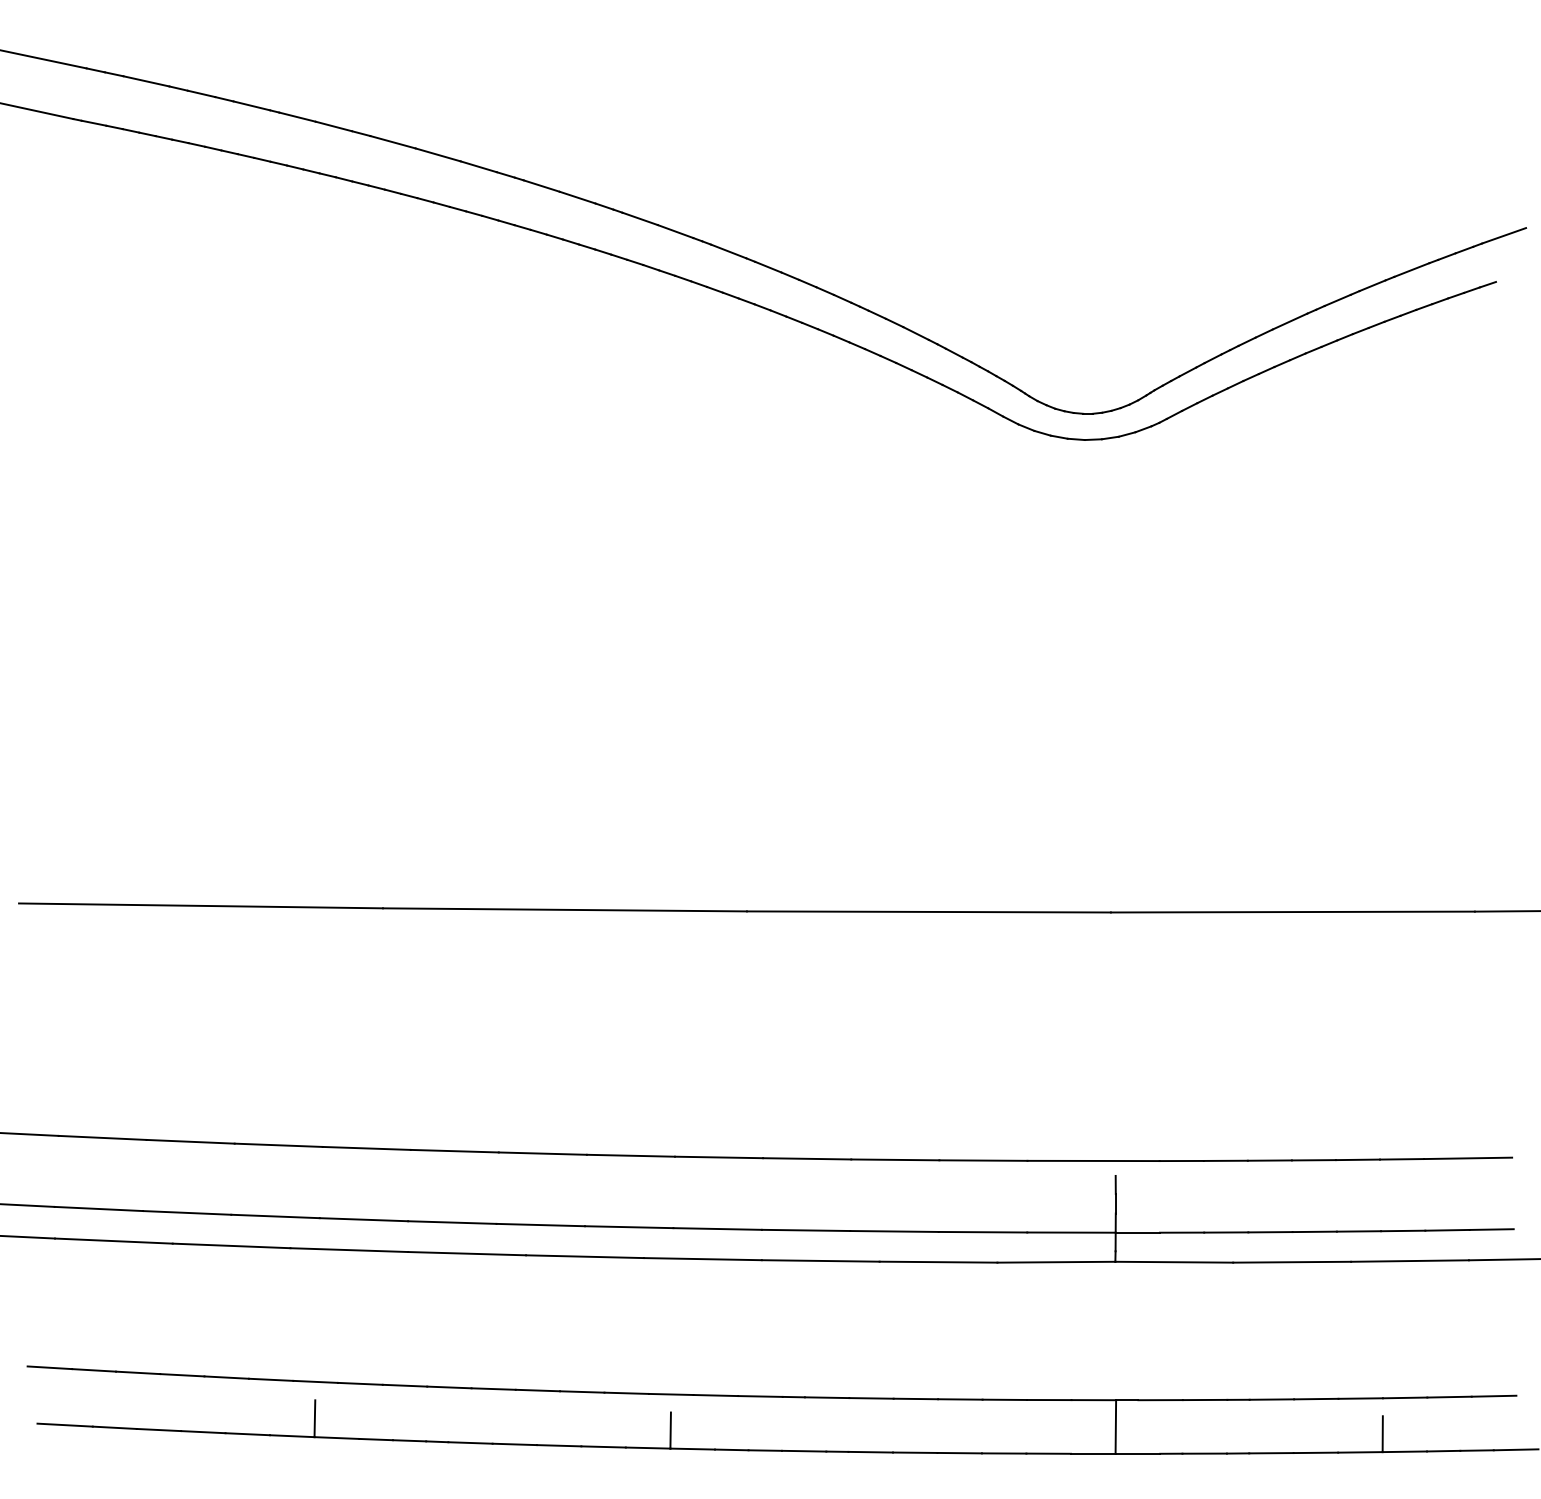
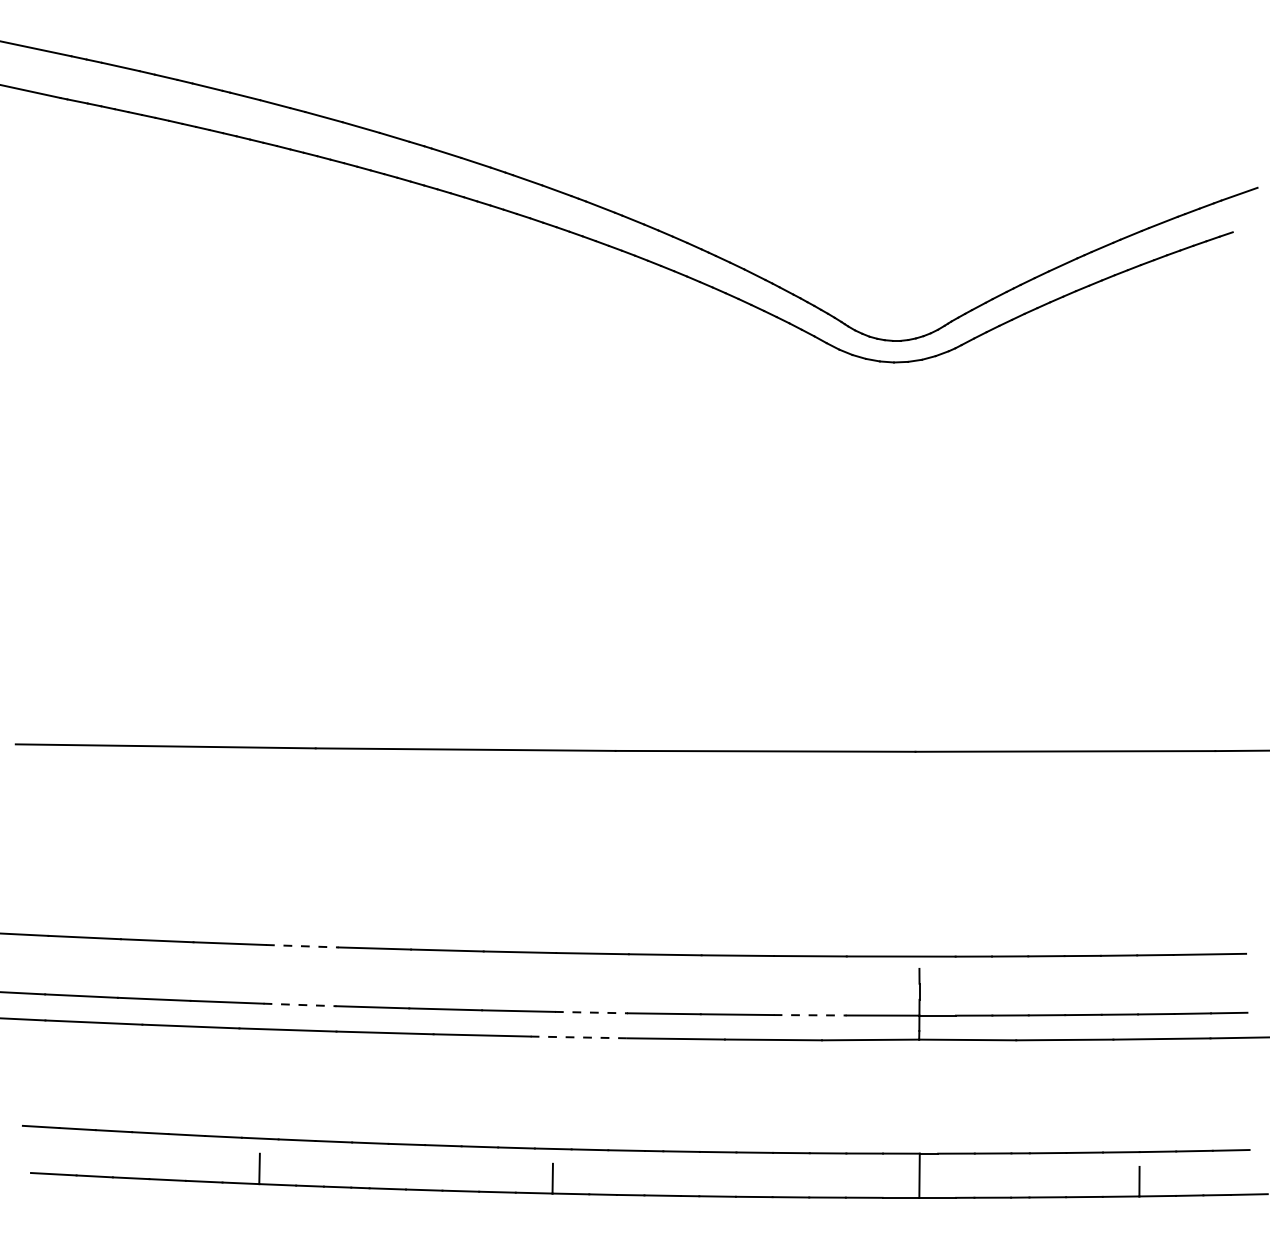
line: (366, 1148) -> (302, 946), solid -> dashed
line: (364, 1219) -> (300, 1004), solid -> dashed
line: (717, 1228) -> (591, 1012), solid -> dashed
line: (983, 1232) -> (810, 1015), solid -> dashed
line: (703, 1259) -> (579, 1037), solid -> dashed

